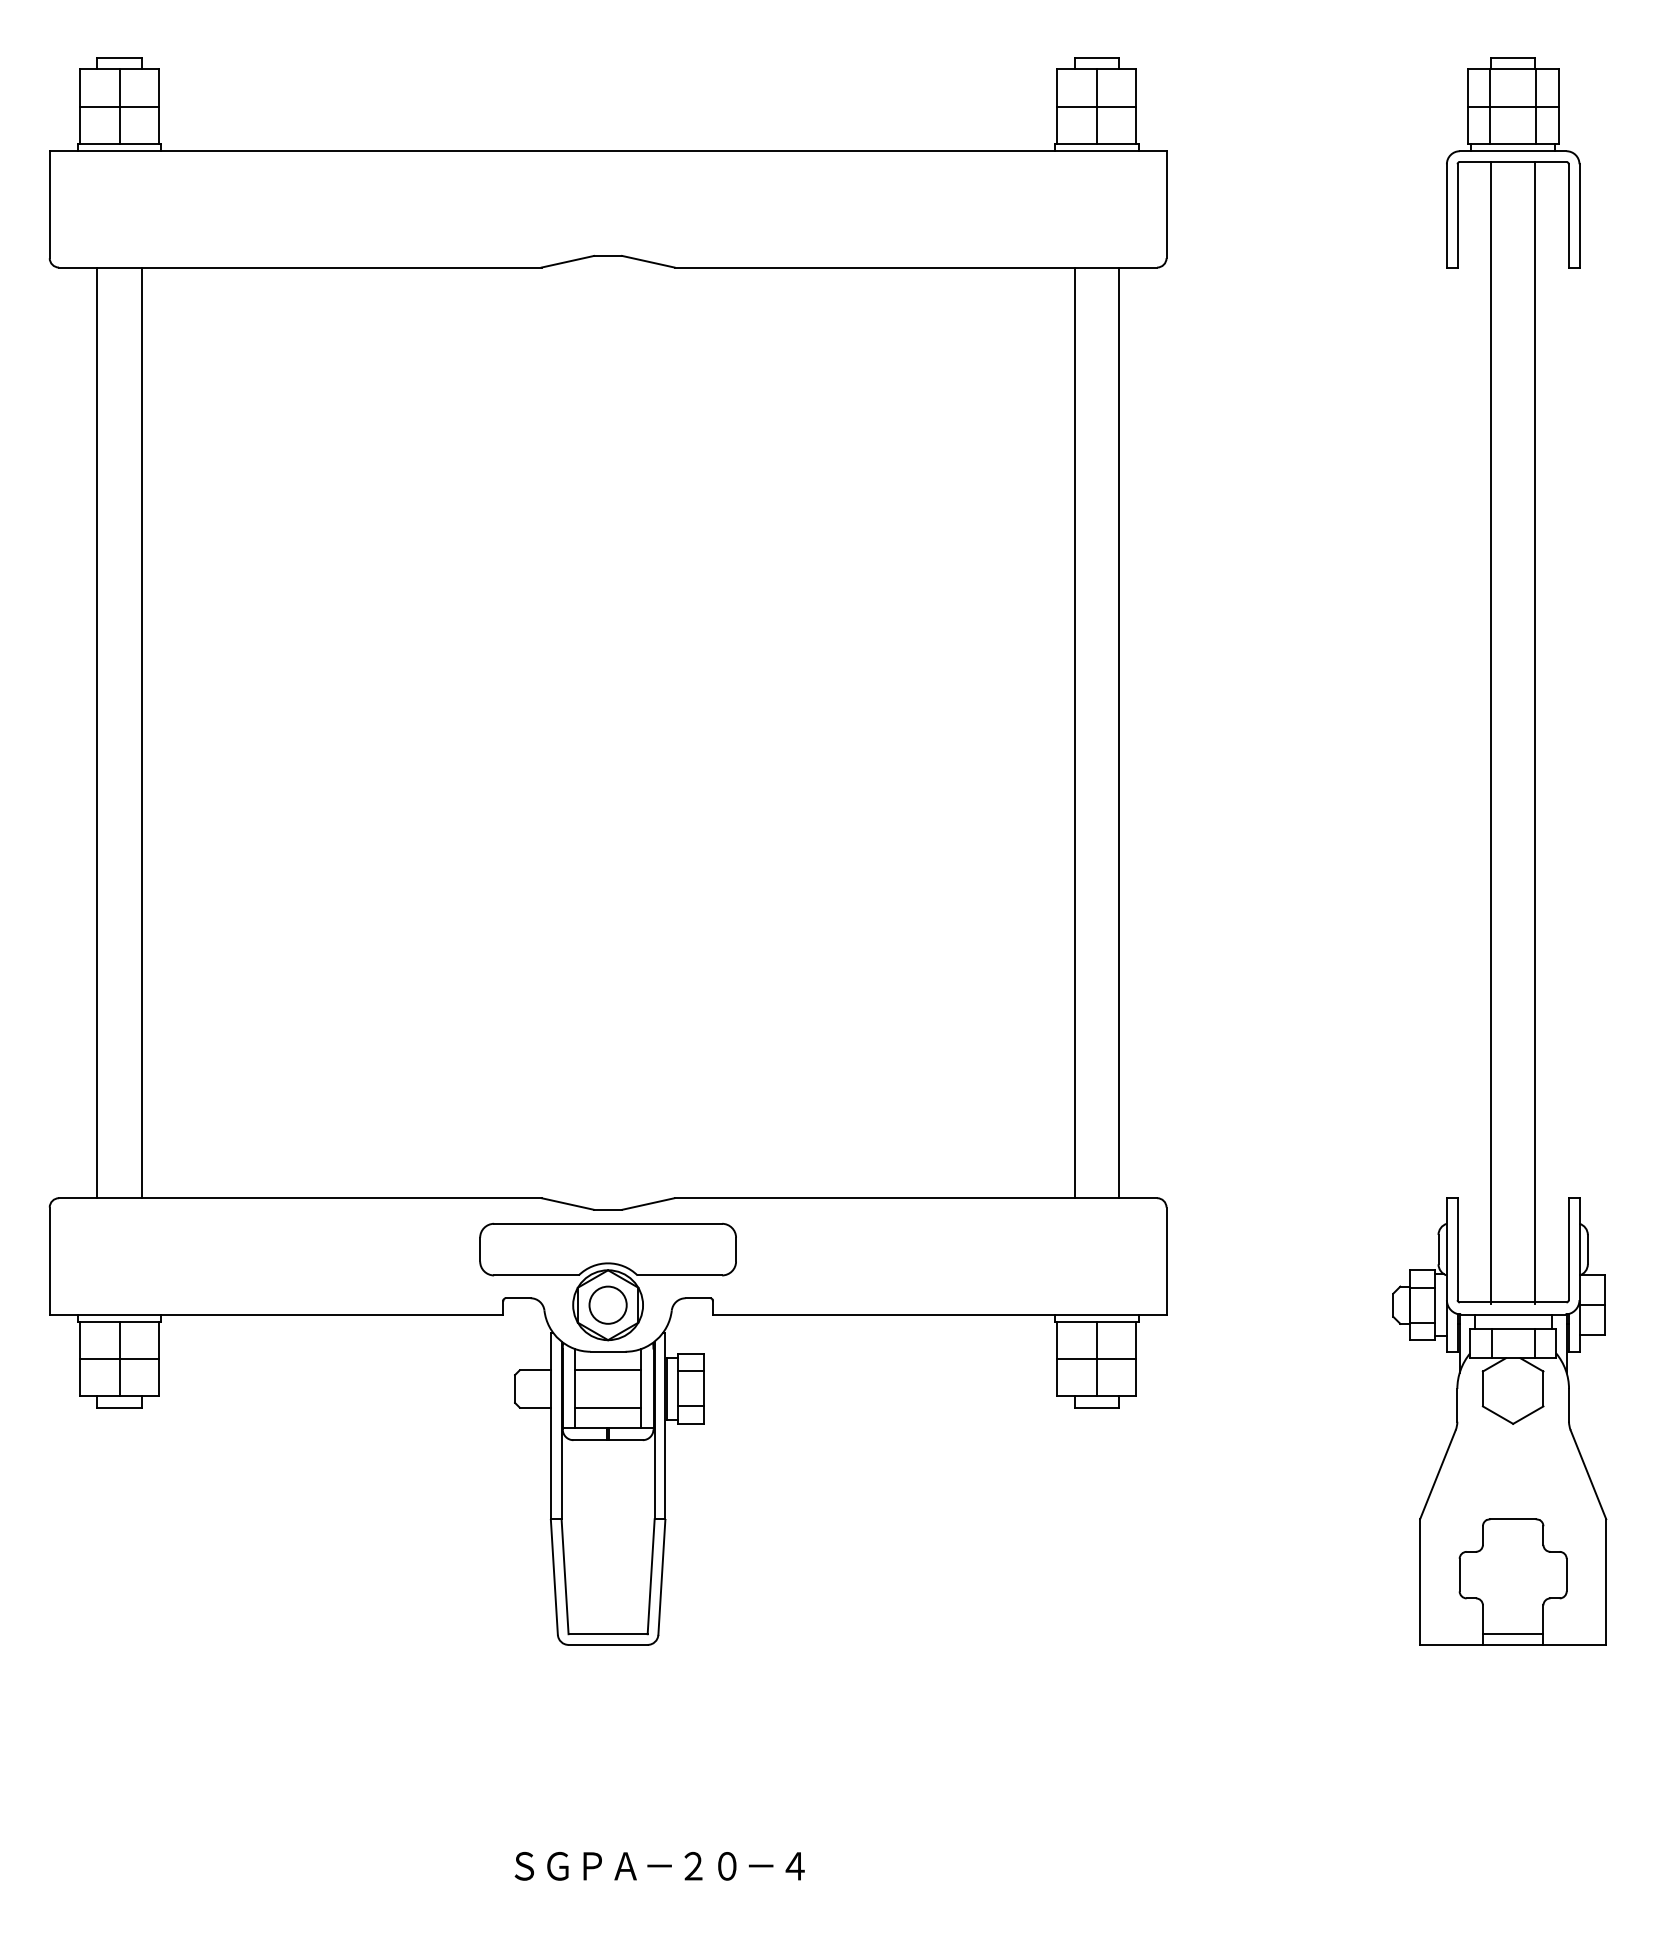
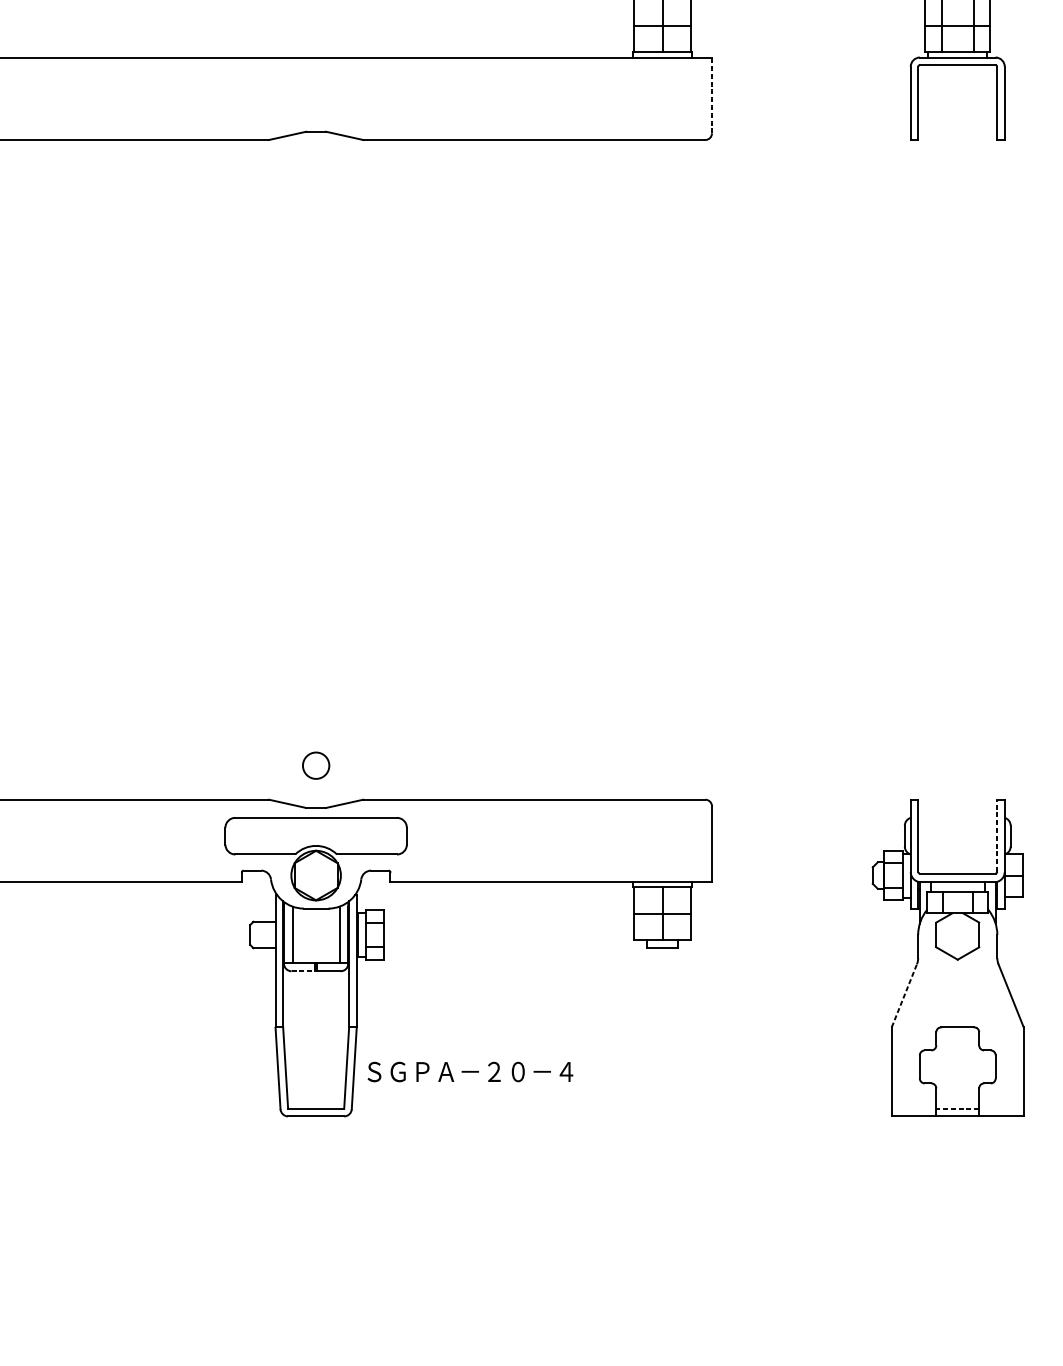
line: (1166, 204) -> (711, 95), solid -> dashed
line: (1074, 732) -> (646, 469), removed
line: (1118, 732) -> (677, 469), removed
line: (1491, 732) -> (942, 469), removed
line: (1535, 732) -> (973, 469), removed
line: (1568, 1249) -> (996, 836), solid -> dashed
circle: (607, 1304) -> (315, 765), moved
line: (607, 1370) -> (315, 921), removed
line: (607, 1407) -> (315, 948), removed
line: (590, 1440) -> (303, 971), solid -> dashed
line: (1437, 1474) -> (904, 995), solid -> dashed
line: (1512, 1634) -> (957, 1109), solid -> dashed
text: (659, 1866) -> (470, 1072), moved

